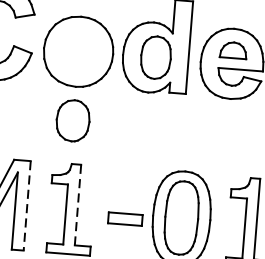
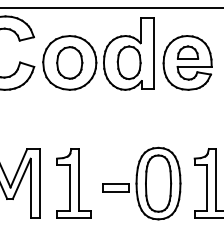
part: (72, 120) -> (69, 62), moved
line: (77, 204) -> (78, 179), dashed -> solid
line: (26, 206) -> (39, 184), dashed -> solid

